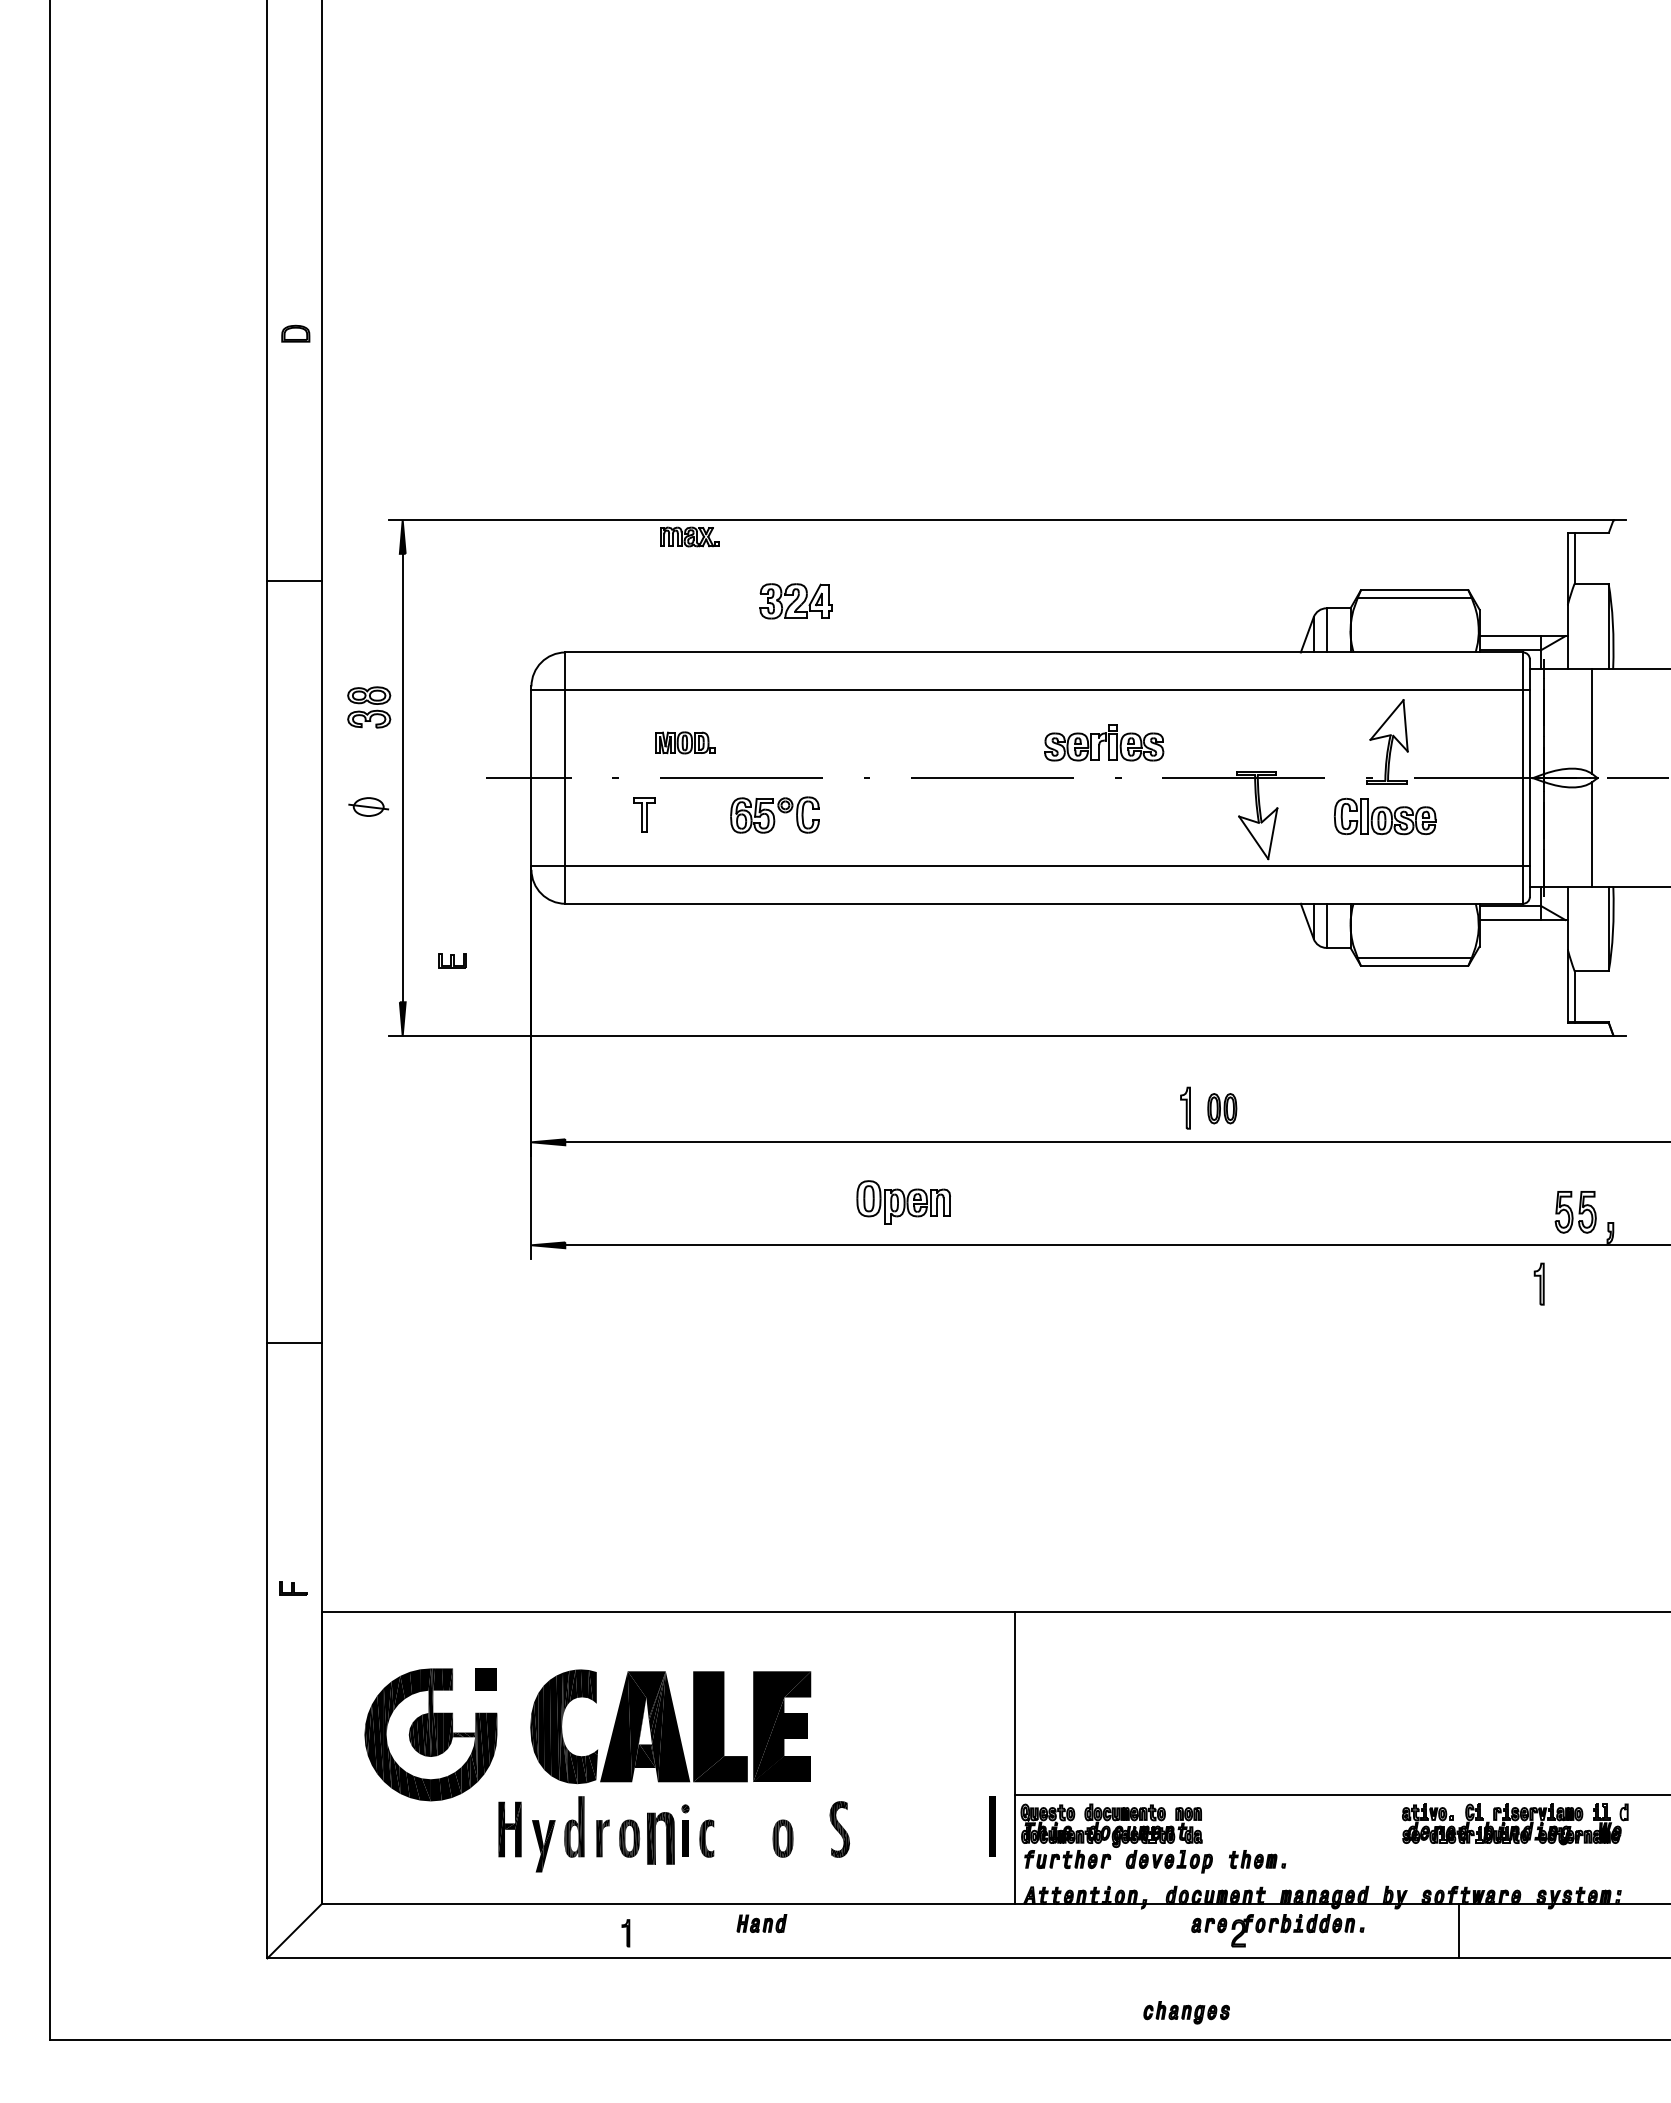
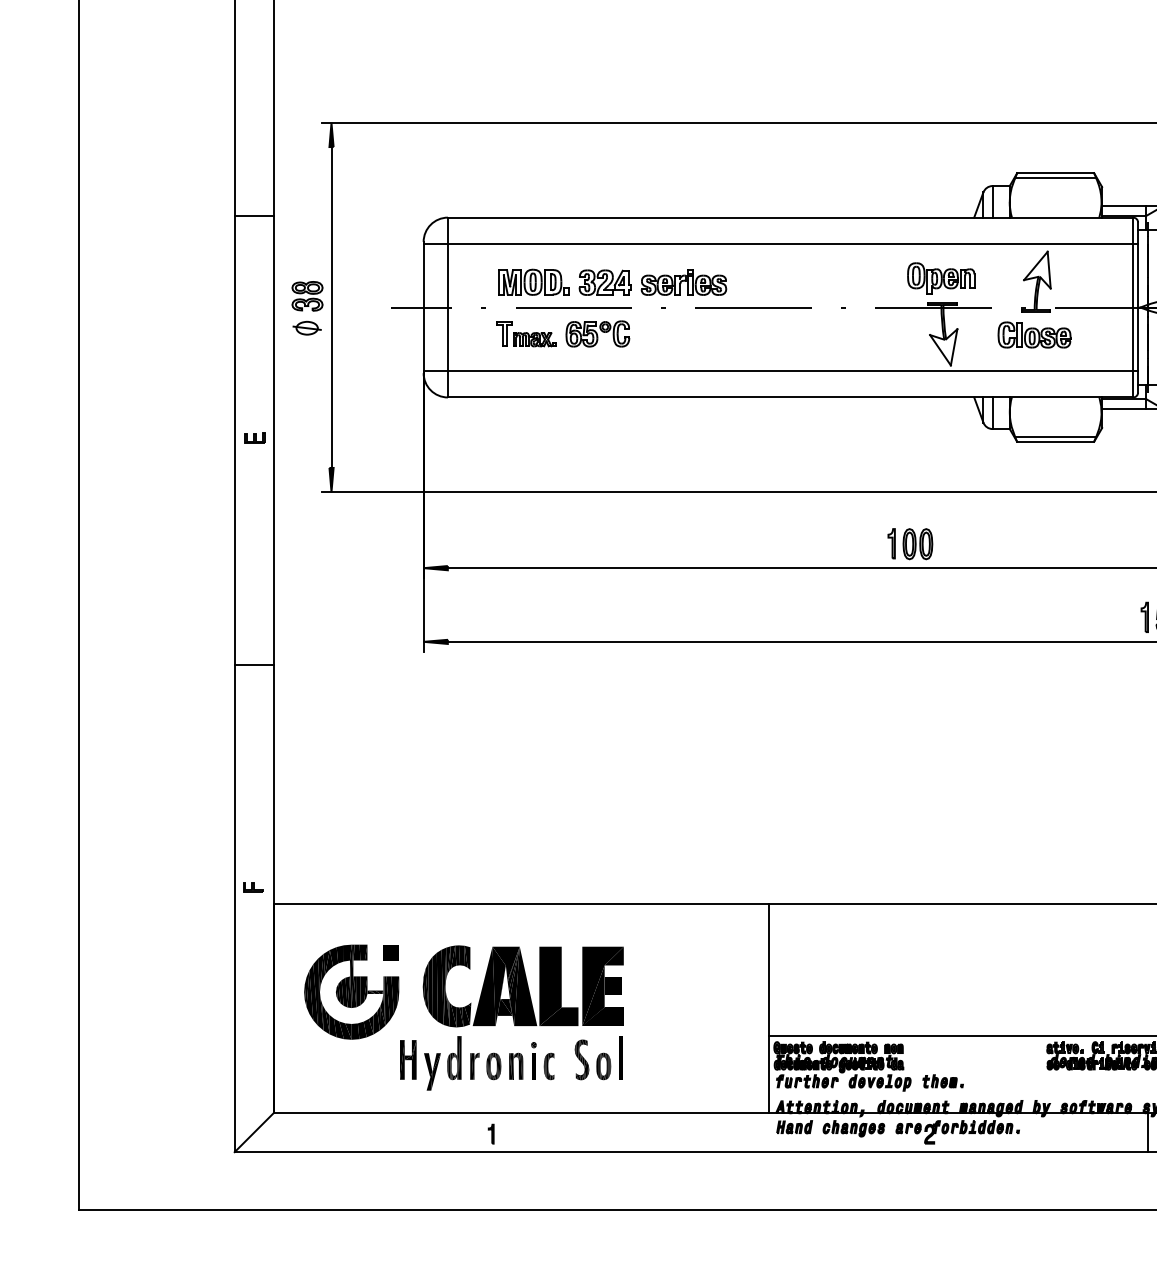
part: (689, 536) -> (534, 339), moved
line: (294, 580) -> (254, 215), moved
part: (795, 601) -> (604, 282), moved
part: (369, 707) -> (307, 296), moved
part: (685, 742) -> (533, 282), size x1.67
part: (1104, 742) -> (684, 282), moved
part: (452, 960) -> (254, 438), moved
part: (1222, 1108) -> (918, 543), size x1.43
part: (903, 1202) -> (941, 278), moved
part: (1538, 1283) -> (1144, 616), moved
line: (294, 1342) -> (254, 664), moved
part: (992, 1826) -> (621, 1057), moved
part: (839, 1829) -> (581, 1059), moved
part: (660, 1838) -> (515, 1066), size x0.71
part: (761, 1923) -> (794, 1127), moved
line: (1459, 1931) -> (1148, 1132), moved
part: (1186, 2012) -> (853, 1128), moved

